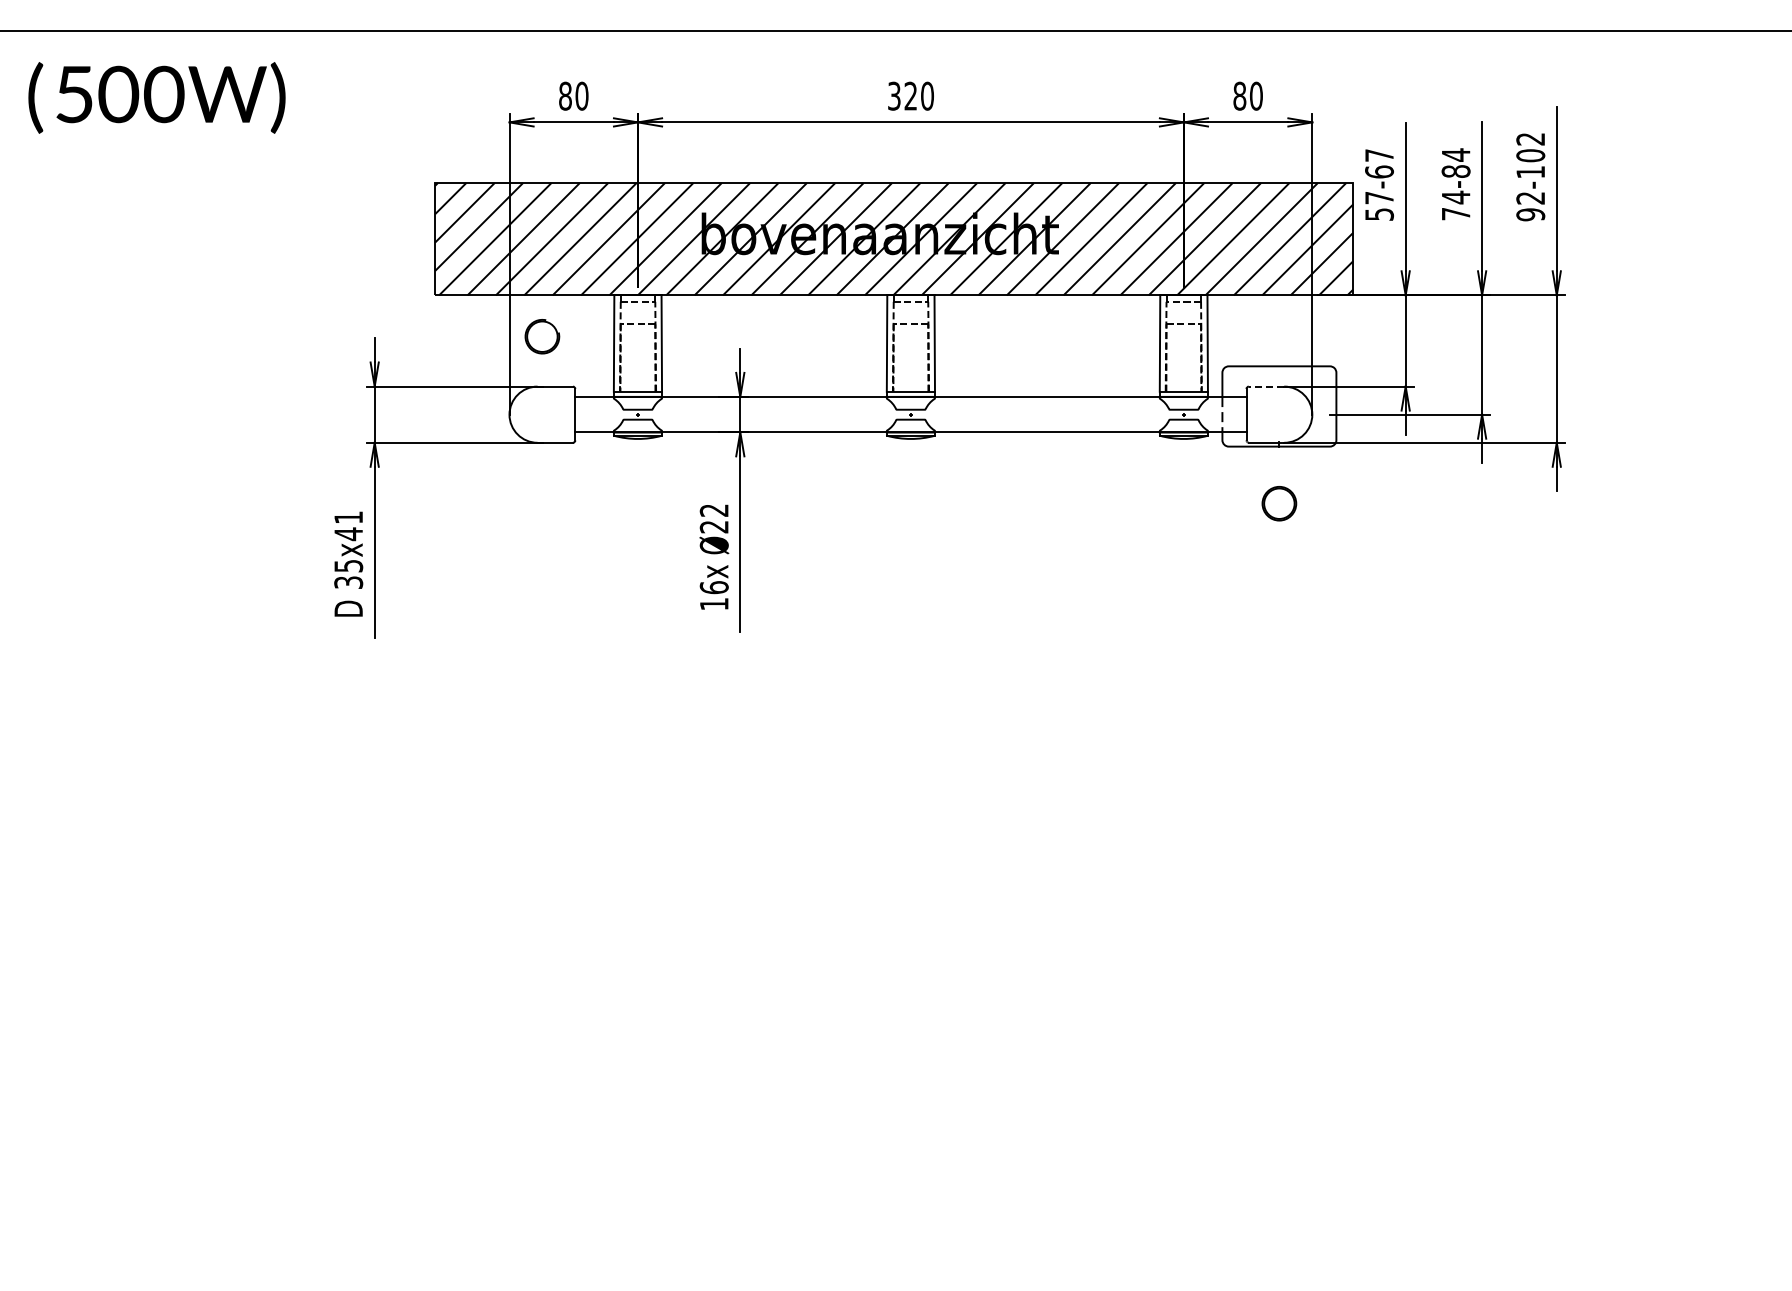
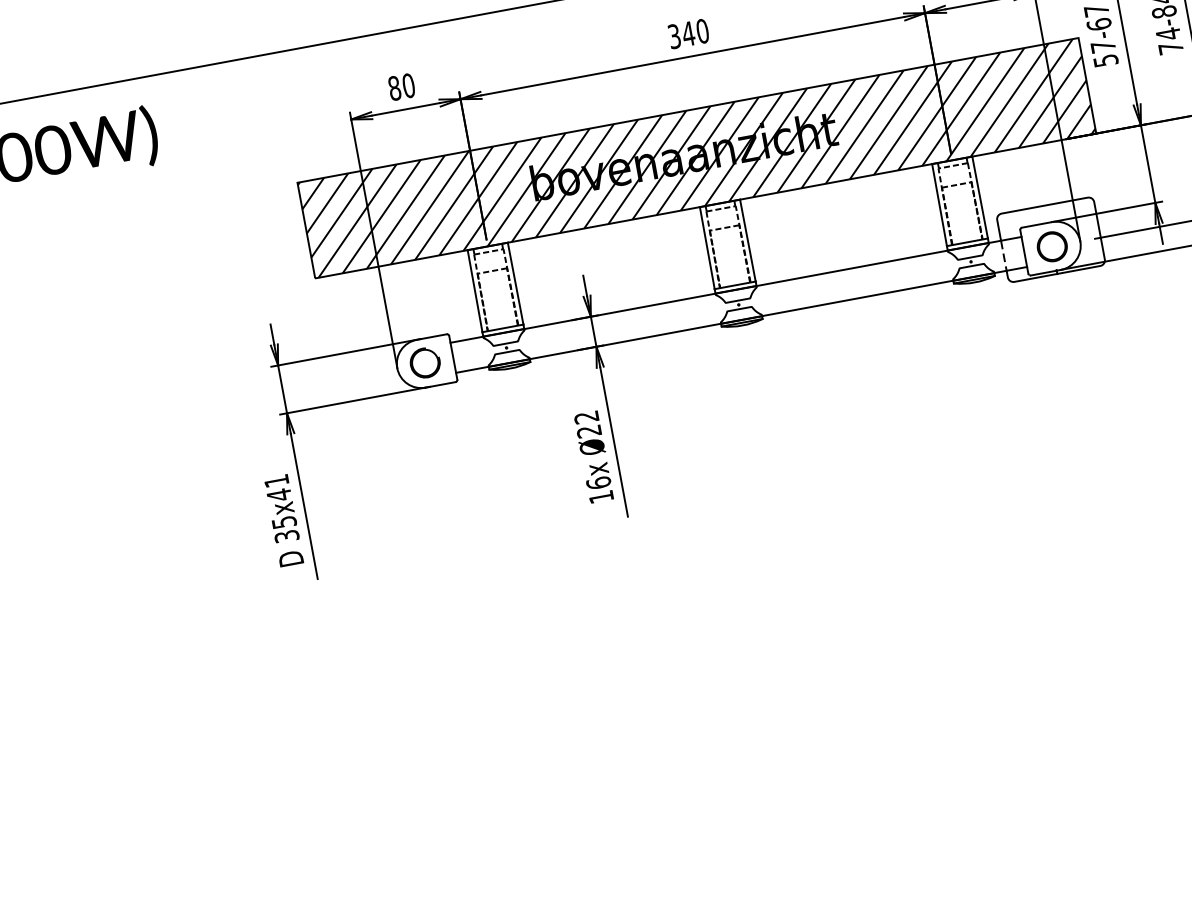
text: (910, 95) -> (688, 33), 320 -> 340
part: (542, 336) -> (425, 362), moved
line: (1266, 386) -> (1036, 224), dashed -> solid
part: (1279, 503) -> (1052, 246), moved

